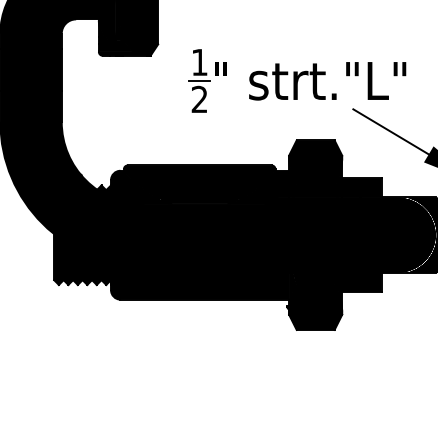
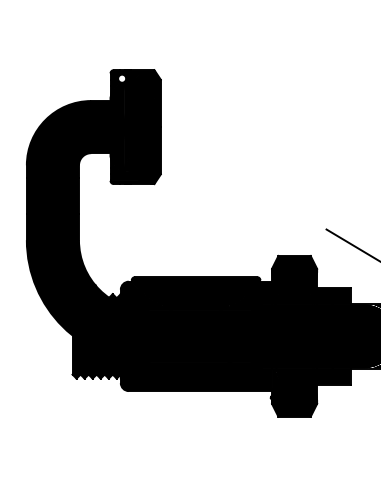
part: (296, 81) -> (278, 205), removed

